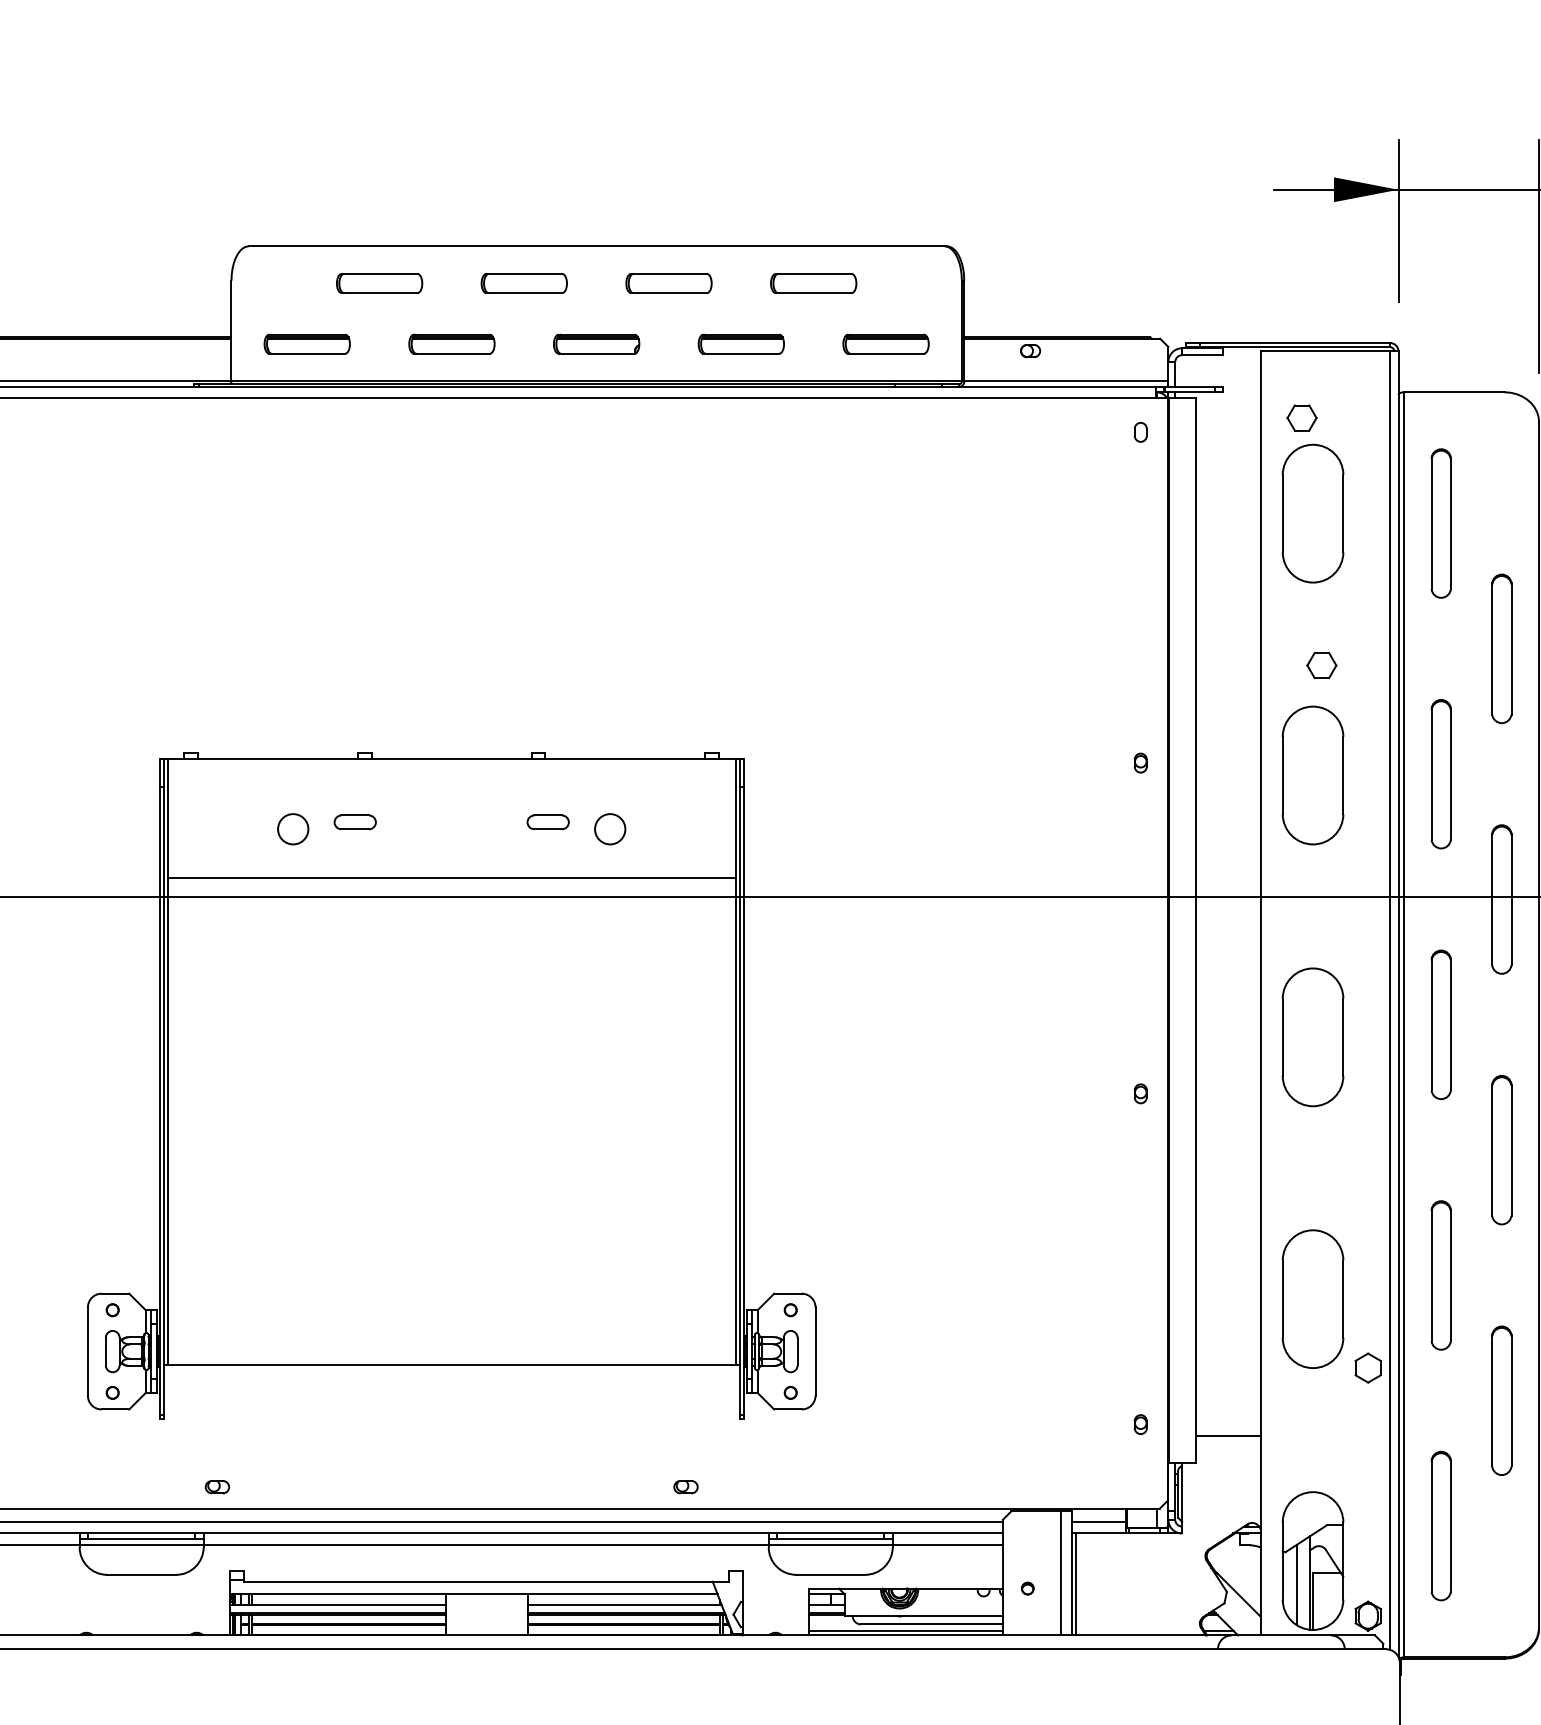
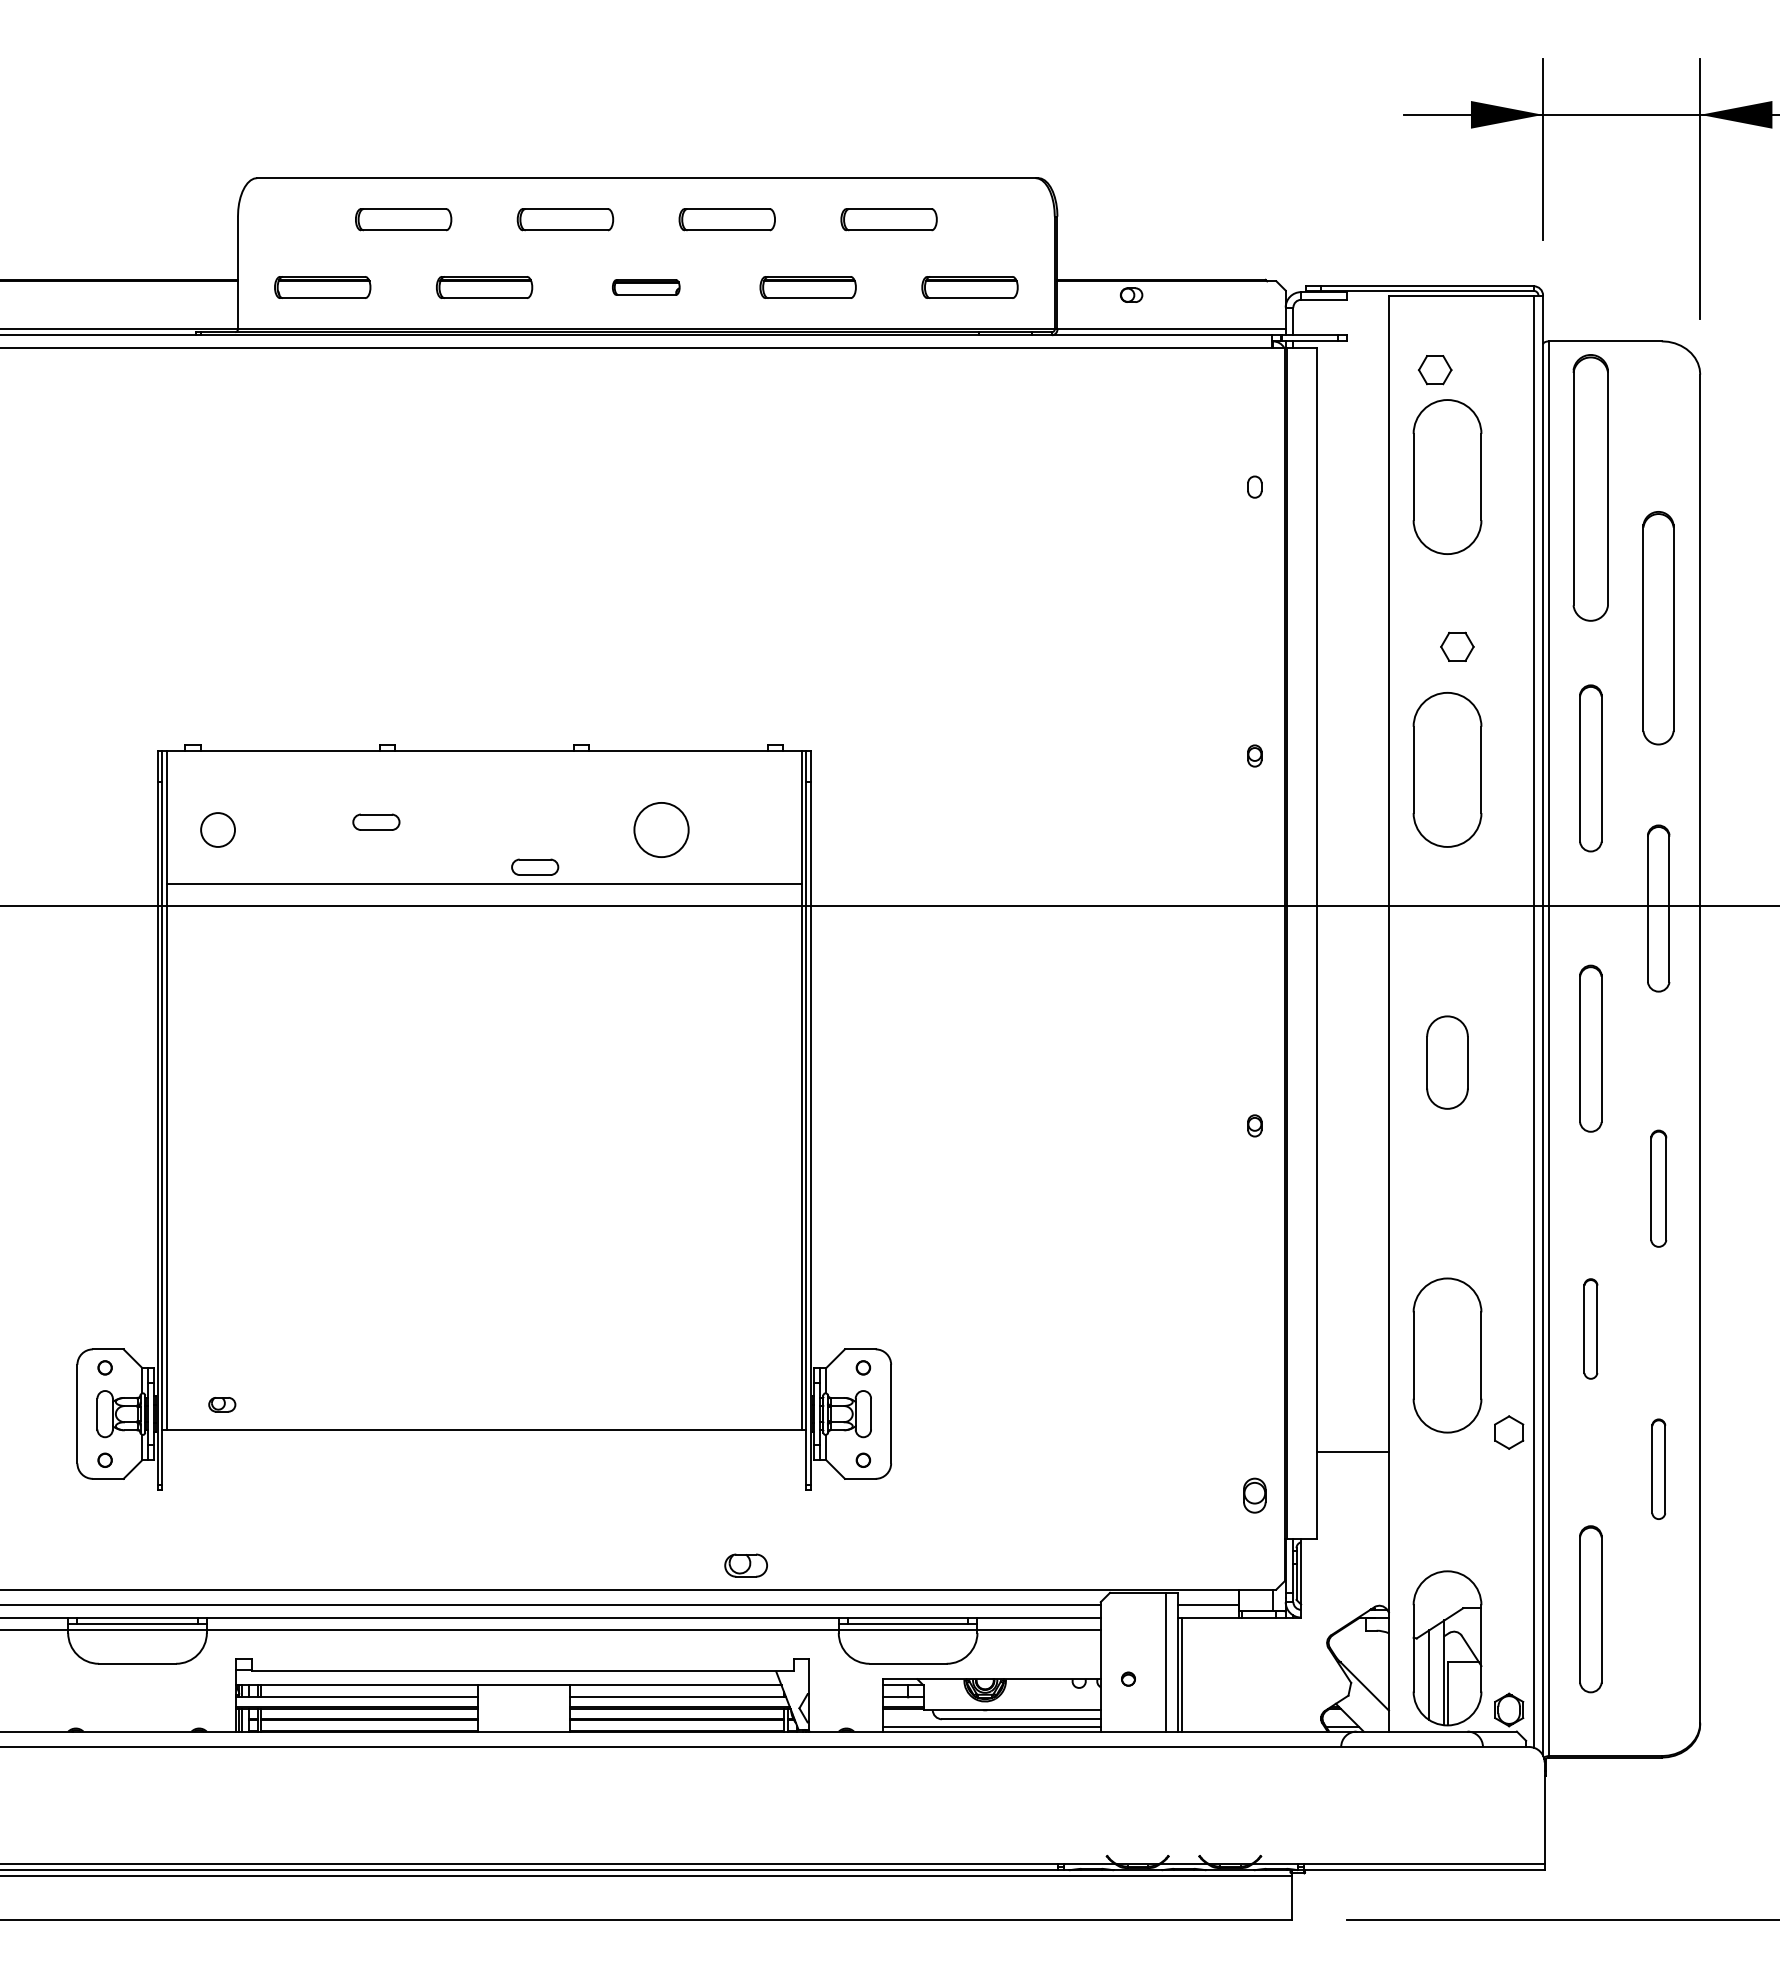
part: (595, 344) -> (645, 287), size x0.7
part: (1140, 431) -> (1254, 486), moved
part: (1440, 523) -> (1590, 488), size x1.6
part: (1501, 649) -> (1658, 628), size x1.4
part: (548, 821) -> (535, 866), moved
circle: (292, 828) -> (217, 829), moved
circle: (610, 828) -> (661, 829), size x1.6
part: (1313, 1037) -> (1447, 1062), size x0.6
part: (1501, 1149) -> (1658, 1188), size x0.7
part: (1440, 1275) -> (1590, 1328), size x0.6
part: (1501, 1401) -> (1658, 1469), size x0.6
part: (1140, 1424) -> (1254, 1495), size x1.6
line: (1228, 1435) -> (1352, 1452), moved
part: (217, 1486) -> (222, 1404), moved
part: (686, 1486) -> (746, 1565), size x1.6

